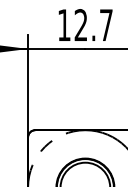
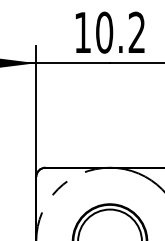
text: (93, 25) -> (120, 32), 12.7 -> 10.2

